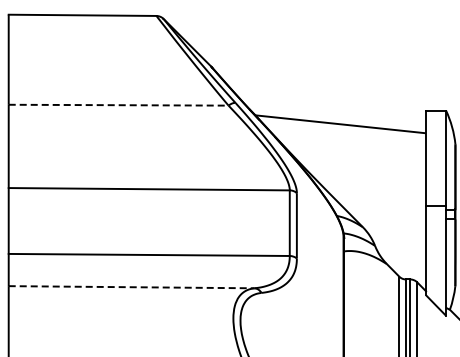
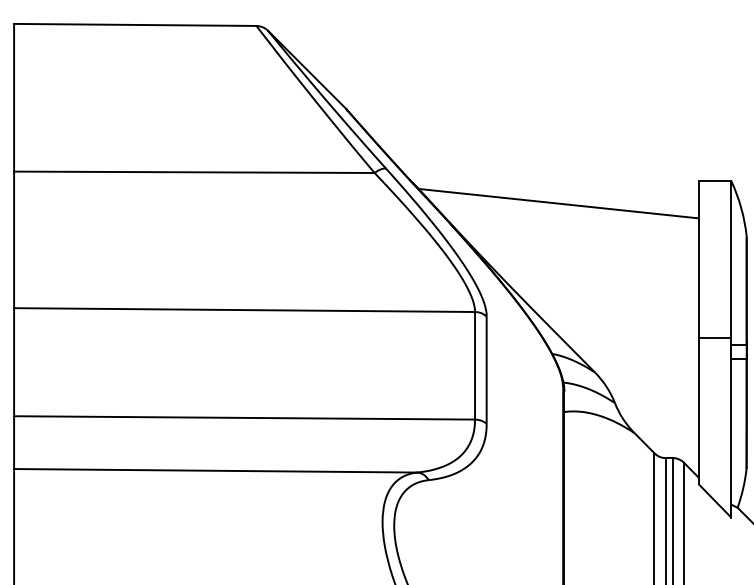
line: (118, 105) -> (194, 172), dashed -> solid
line: (131, 287) -> (215, 471), dashed -> solid

